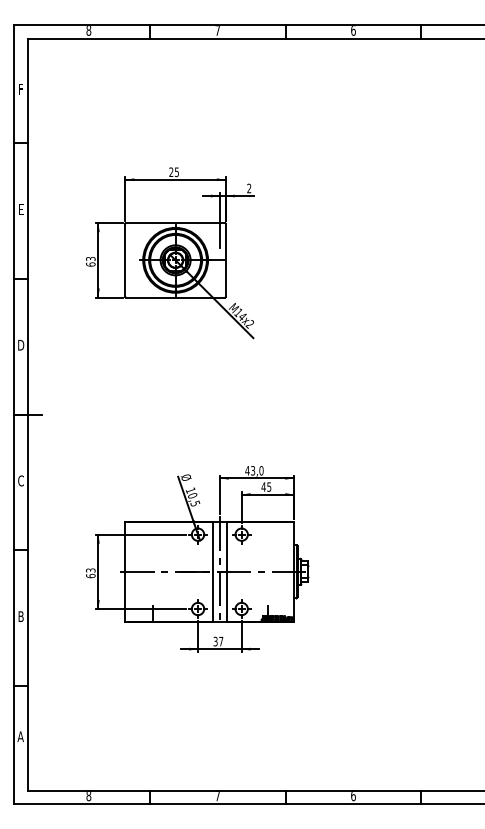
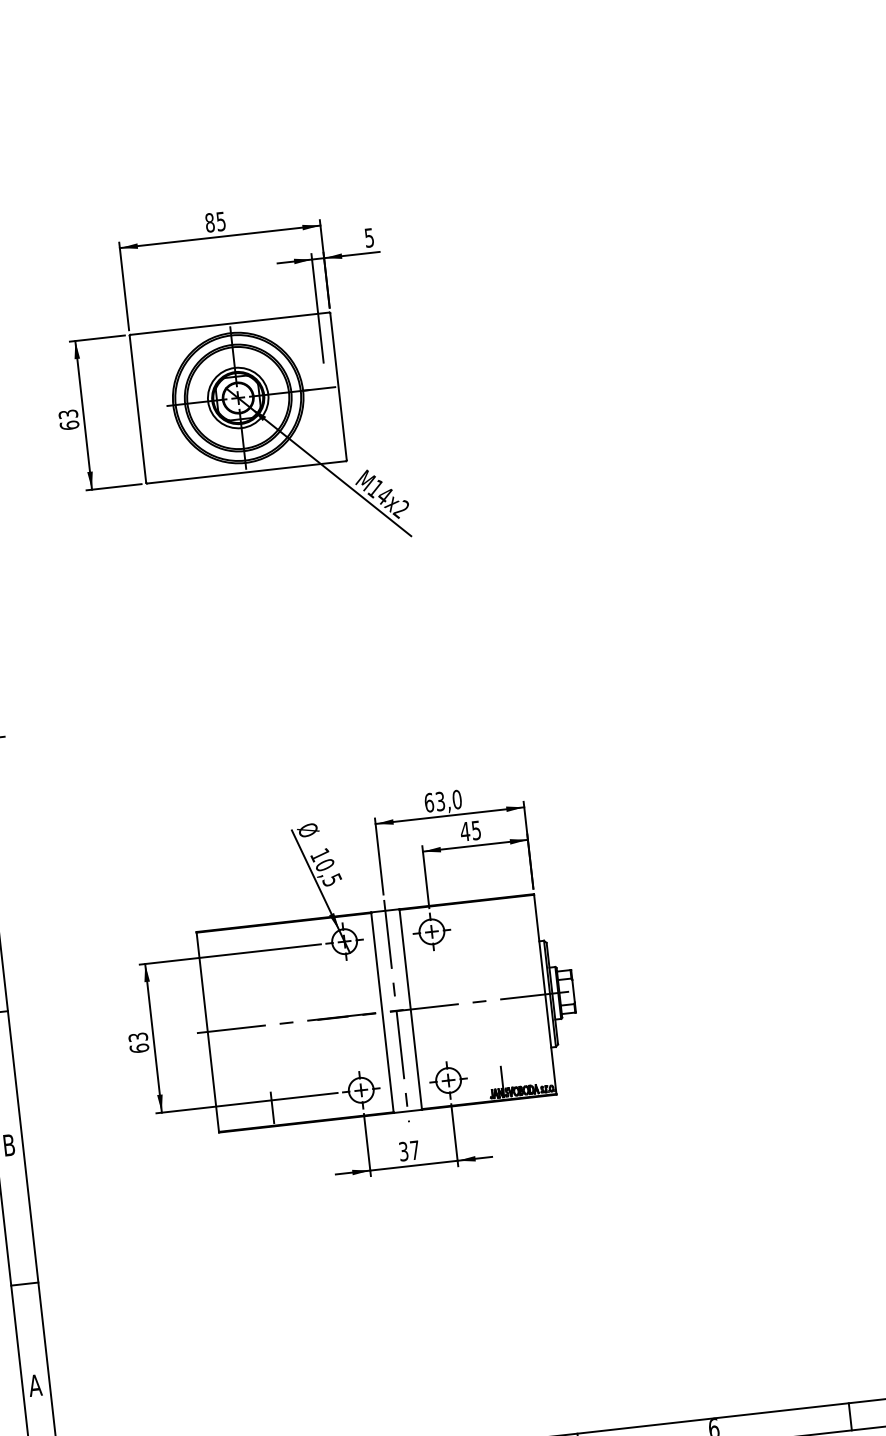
text: (171, 172) -> (210, 223), 25 -> 85
text: (249, 188) -> (369, 237), 2 -> 5
text: (247, 470) -> (429, 802), 43,0 -> 63,0

